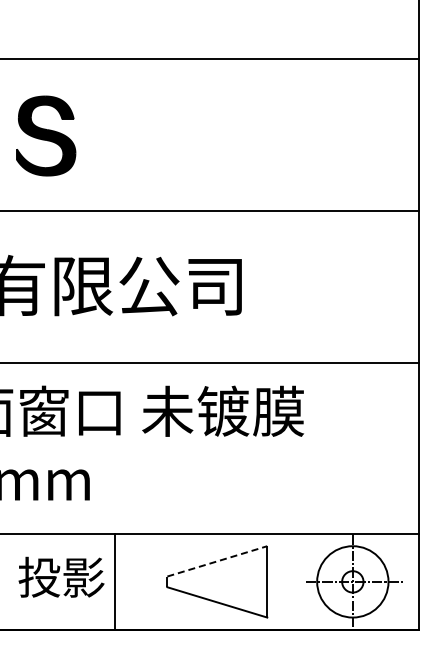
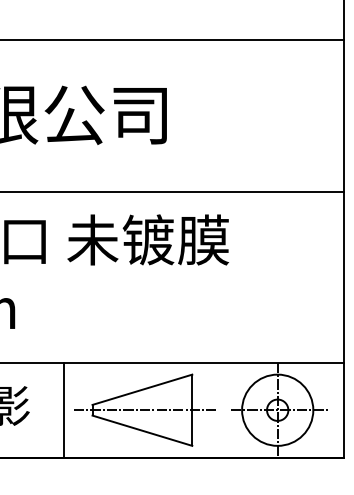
line: (217, 561) -> (142, 389), dashed -> solid
line: (114, 581) -> (63, 409), moved
line: (219, 581) -> (144, 409), added

